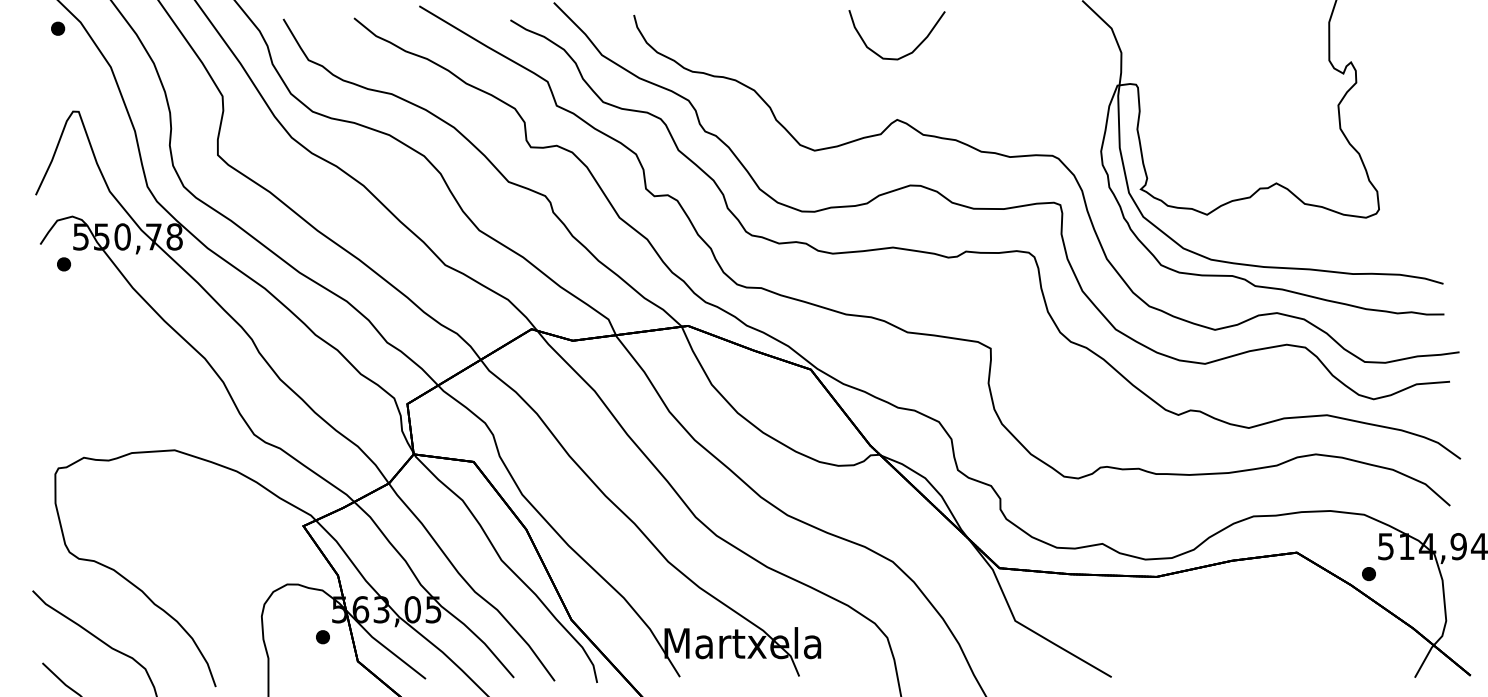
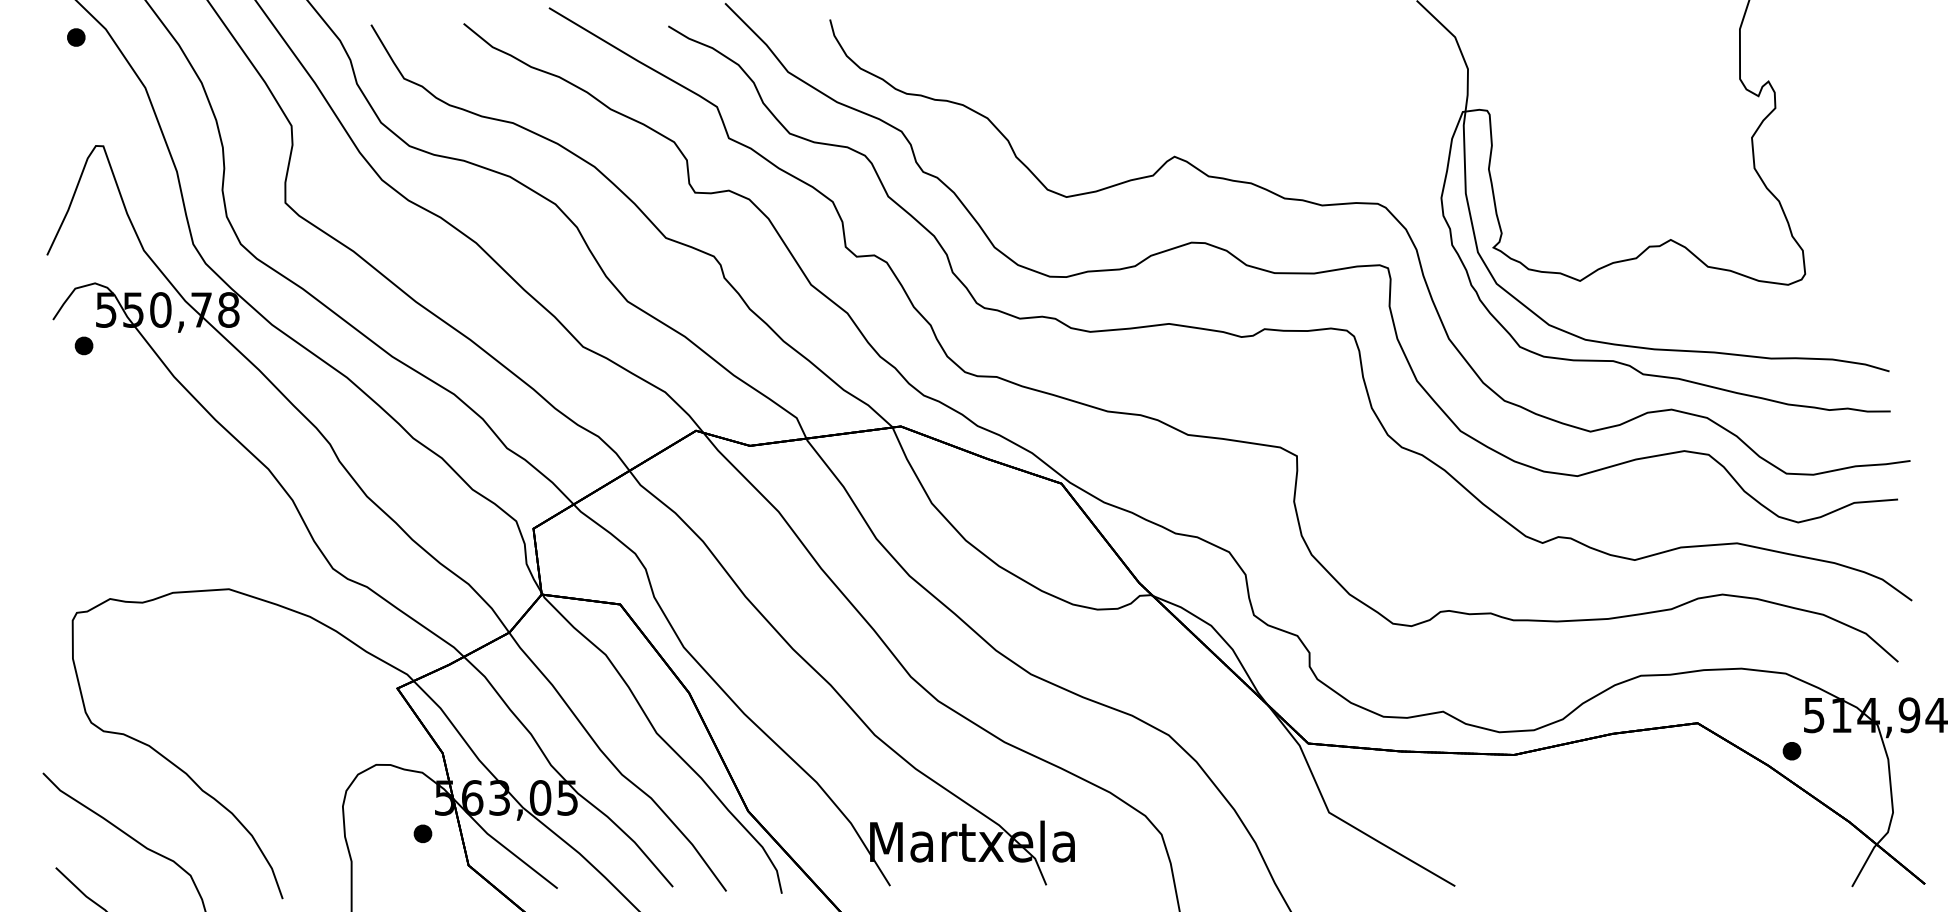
curve: (905, 54) -> (1185, 71), removed

